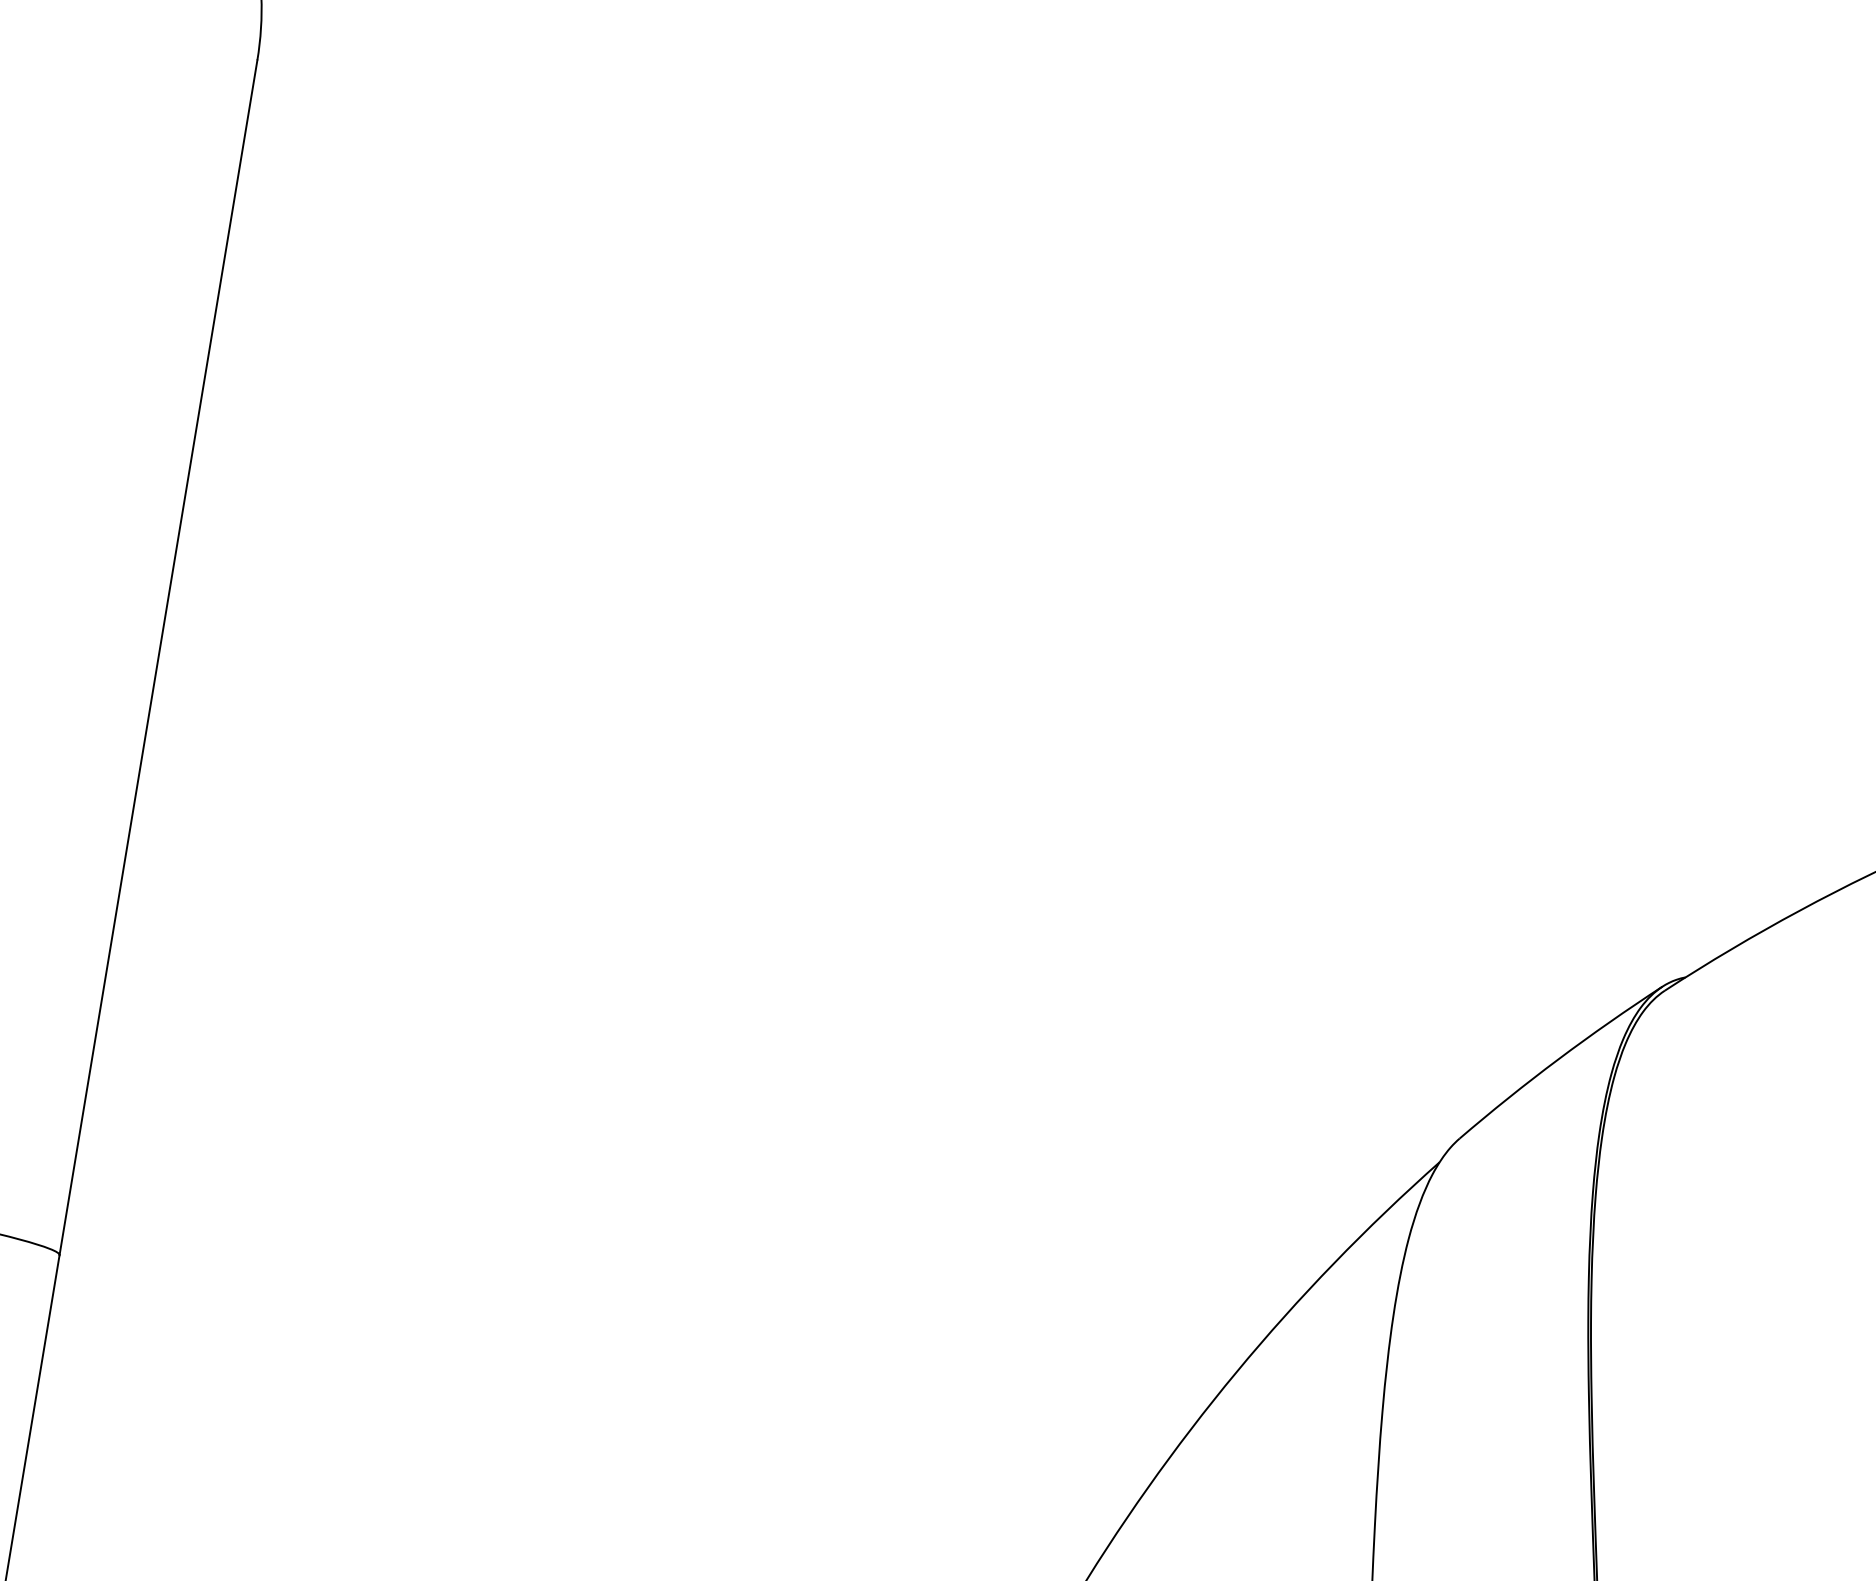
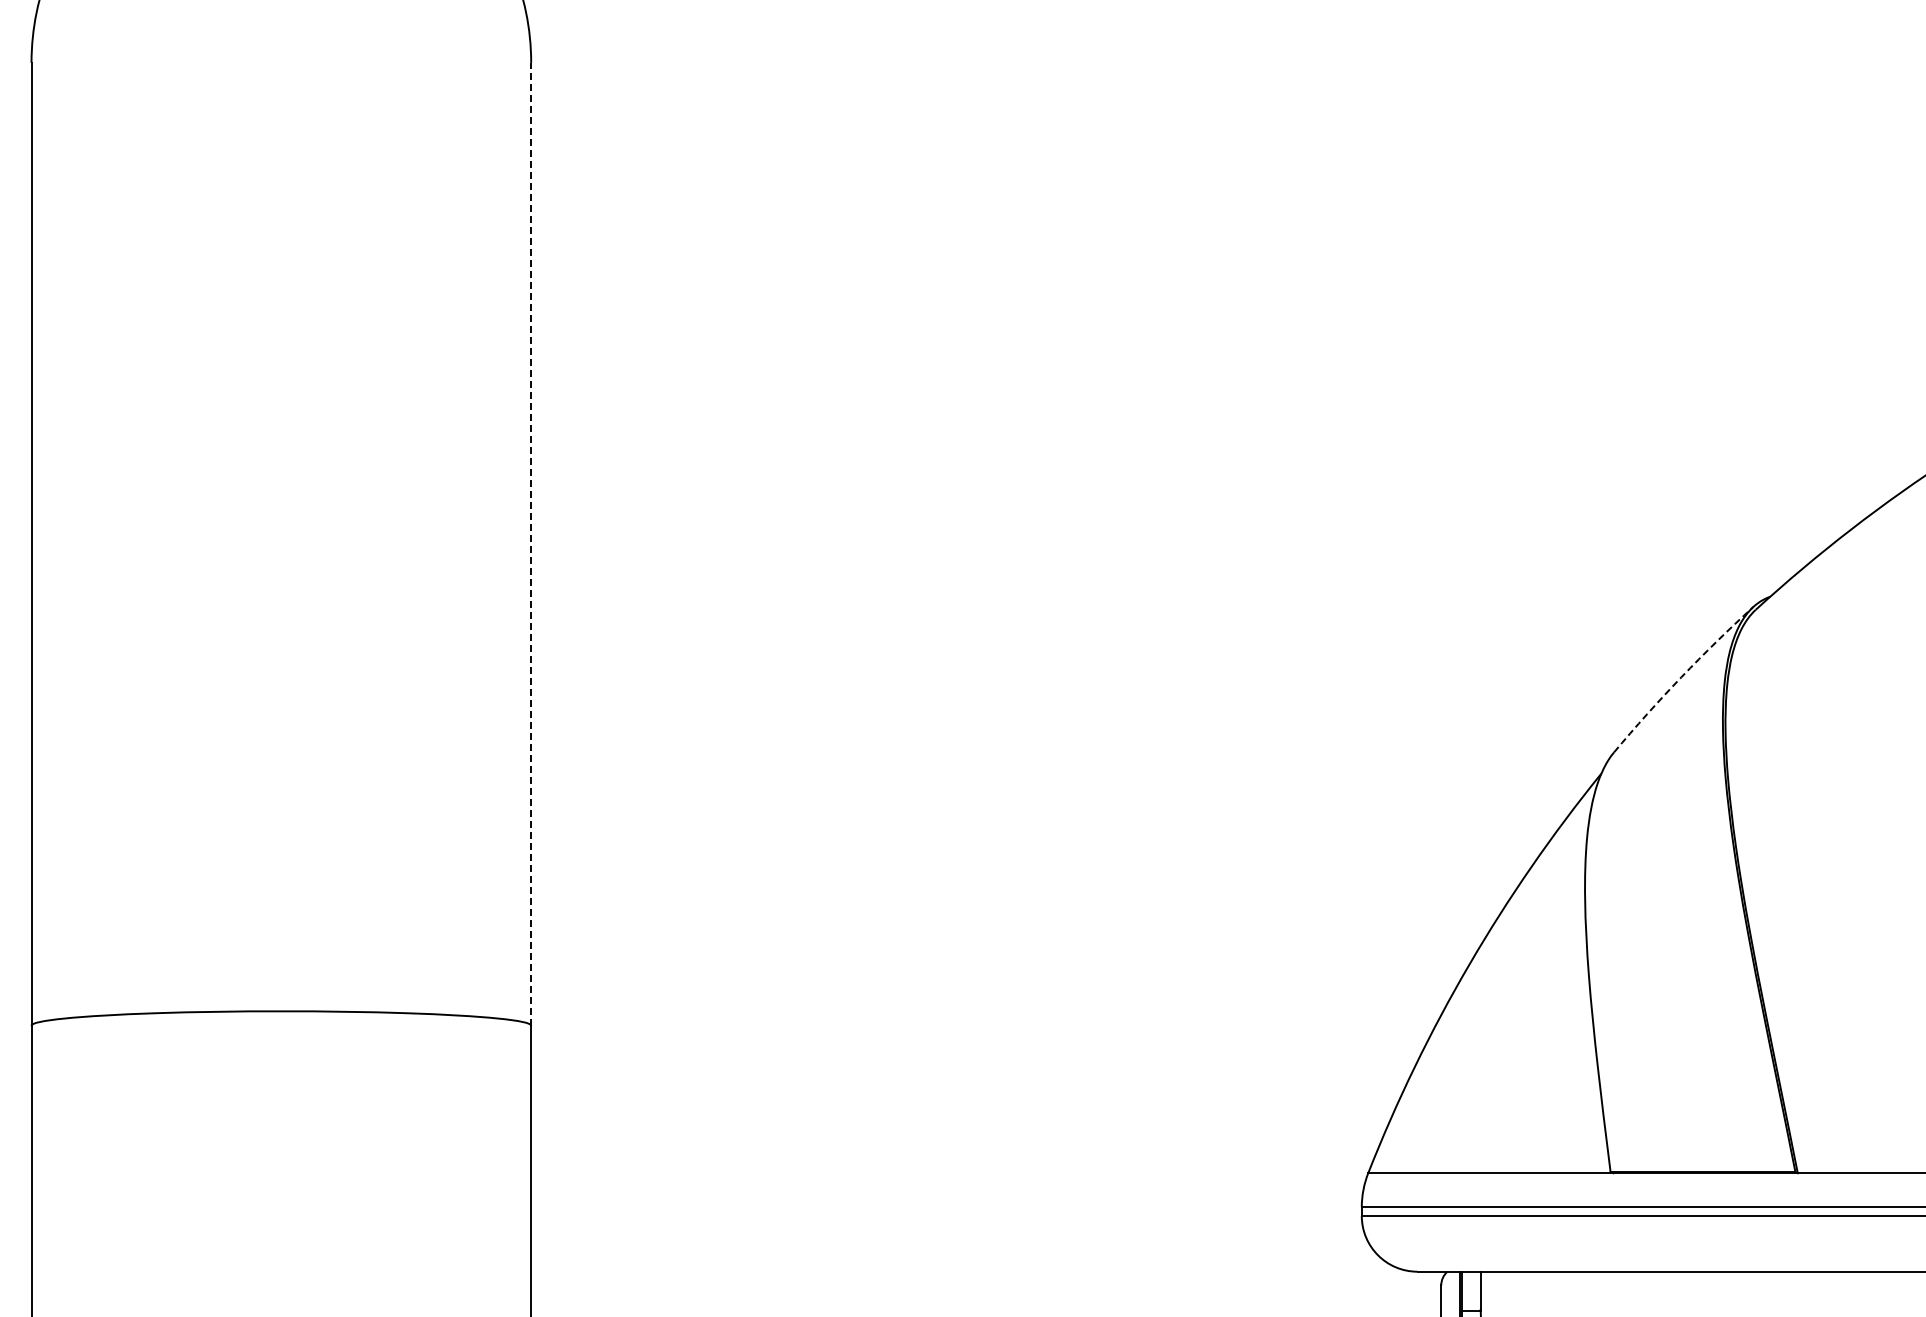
line: (159, 656) -> (531, 543), solid -> dashed
arc: (1558, 1059) -> (1681, 677), solid -> dashed

